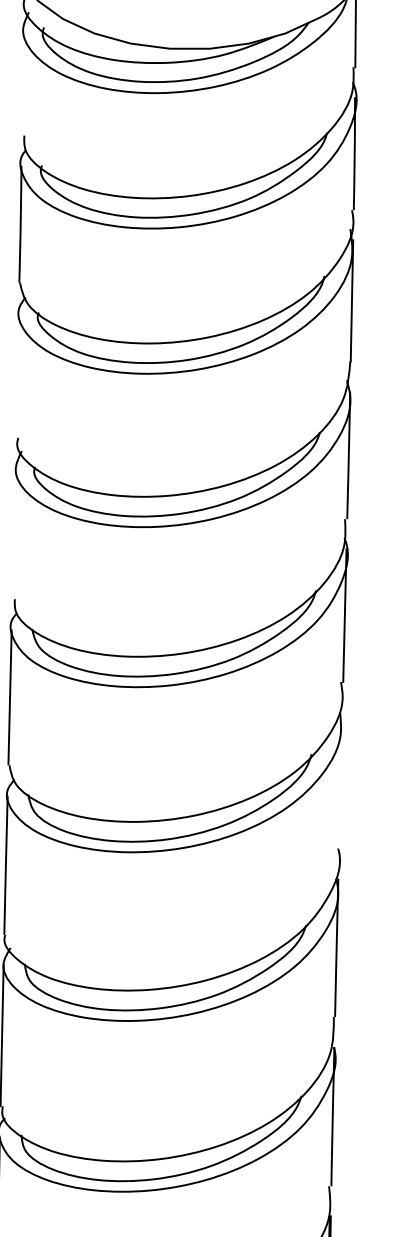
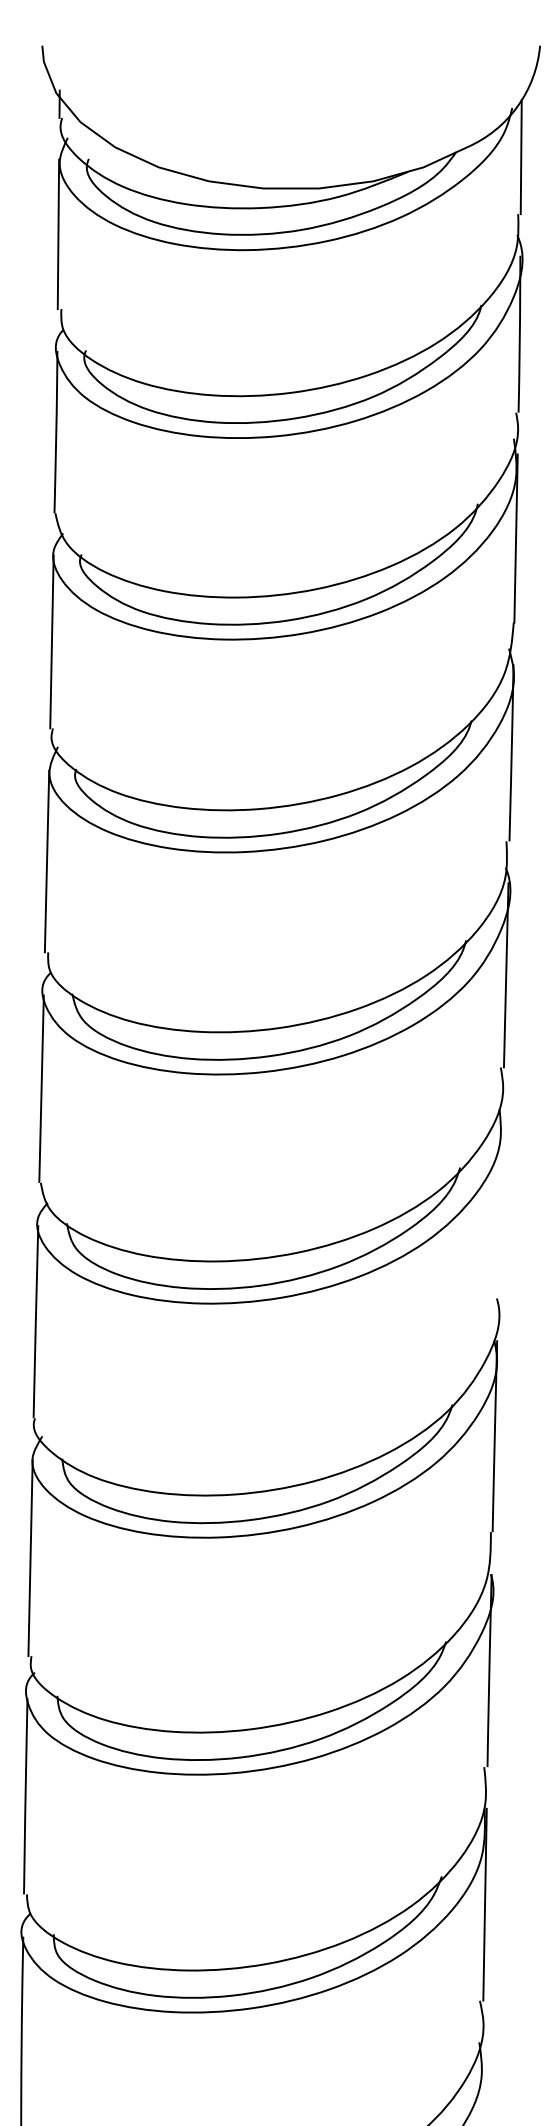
line: (22, 81) -> (58, 234), added
line: (17, 375) -> (51, 641), added
line: (13, 533) -> (46, 861), added

